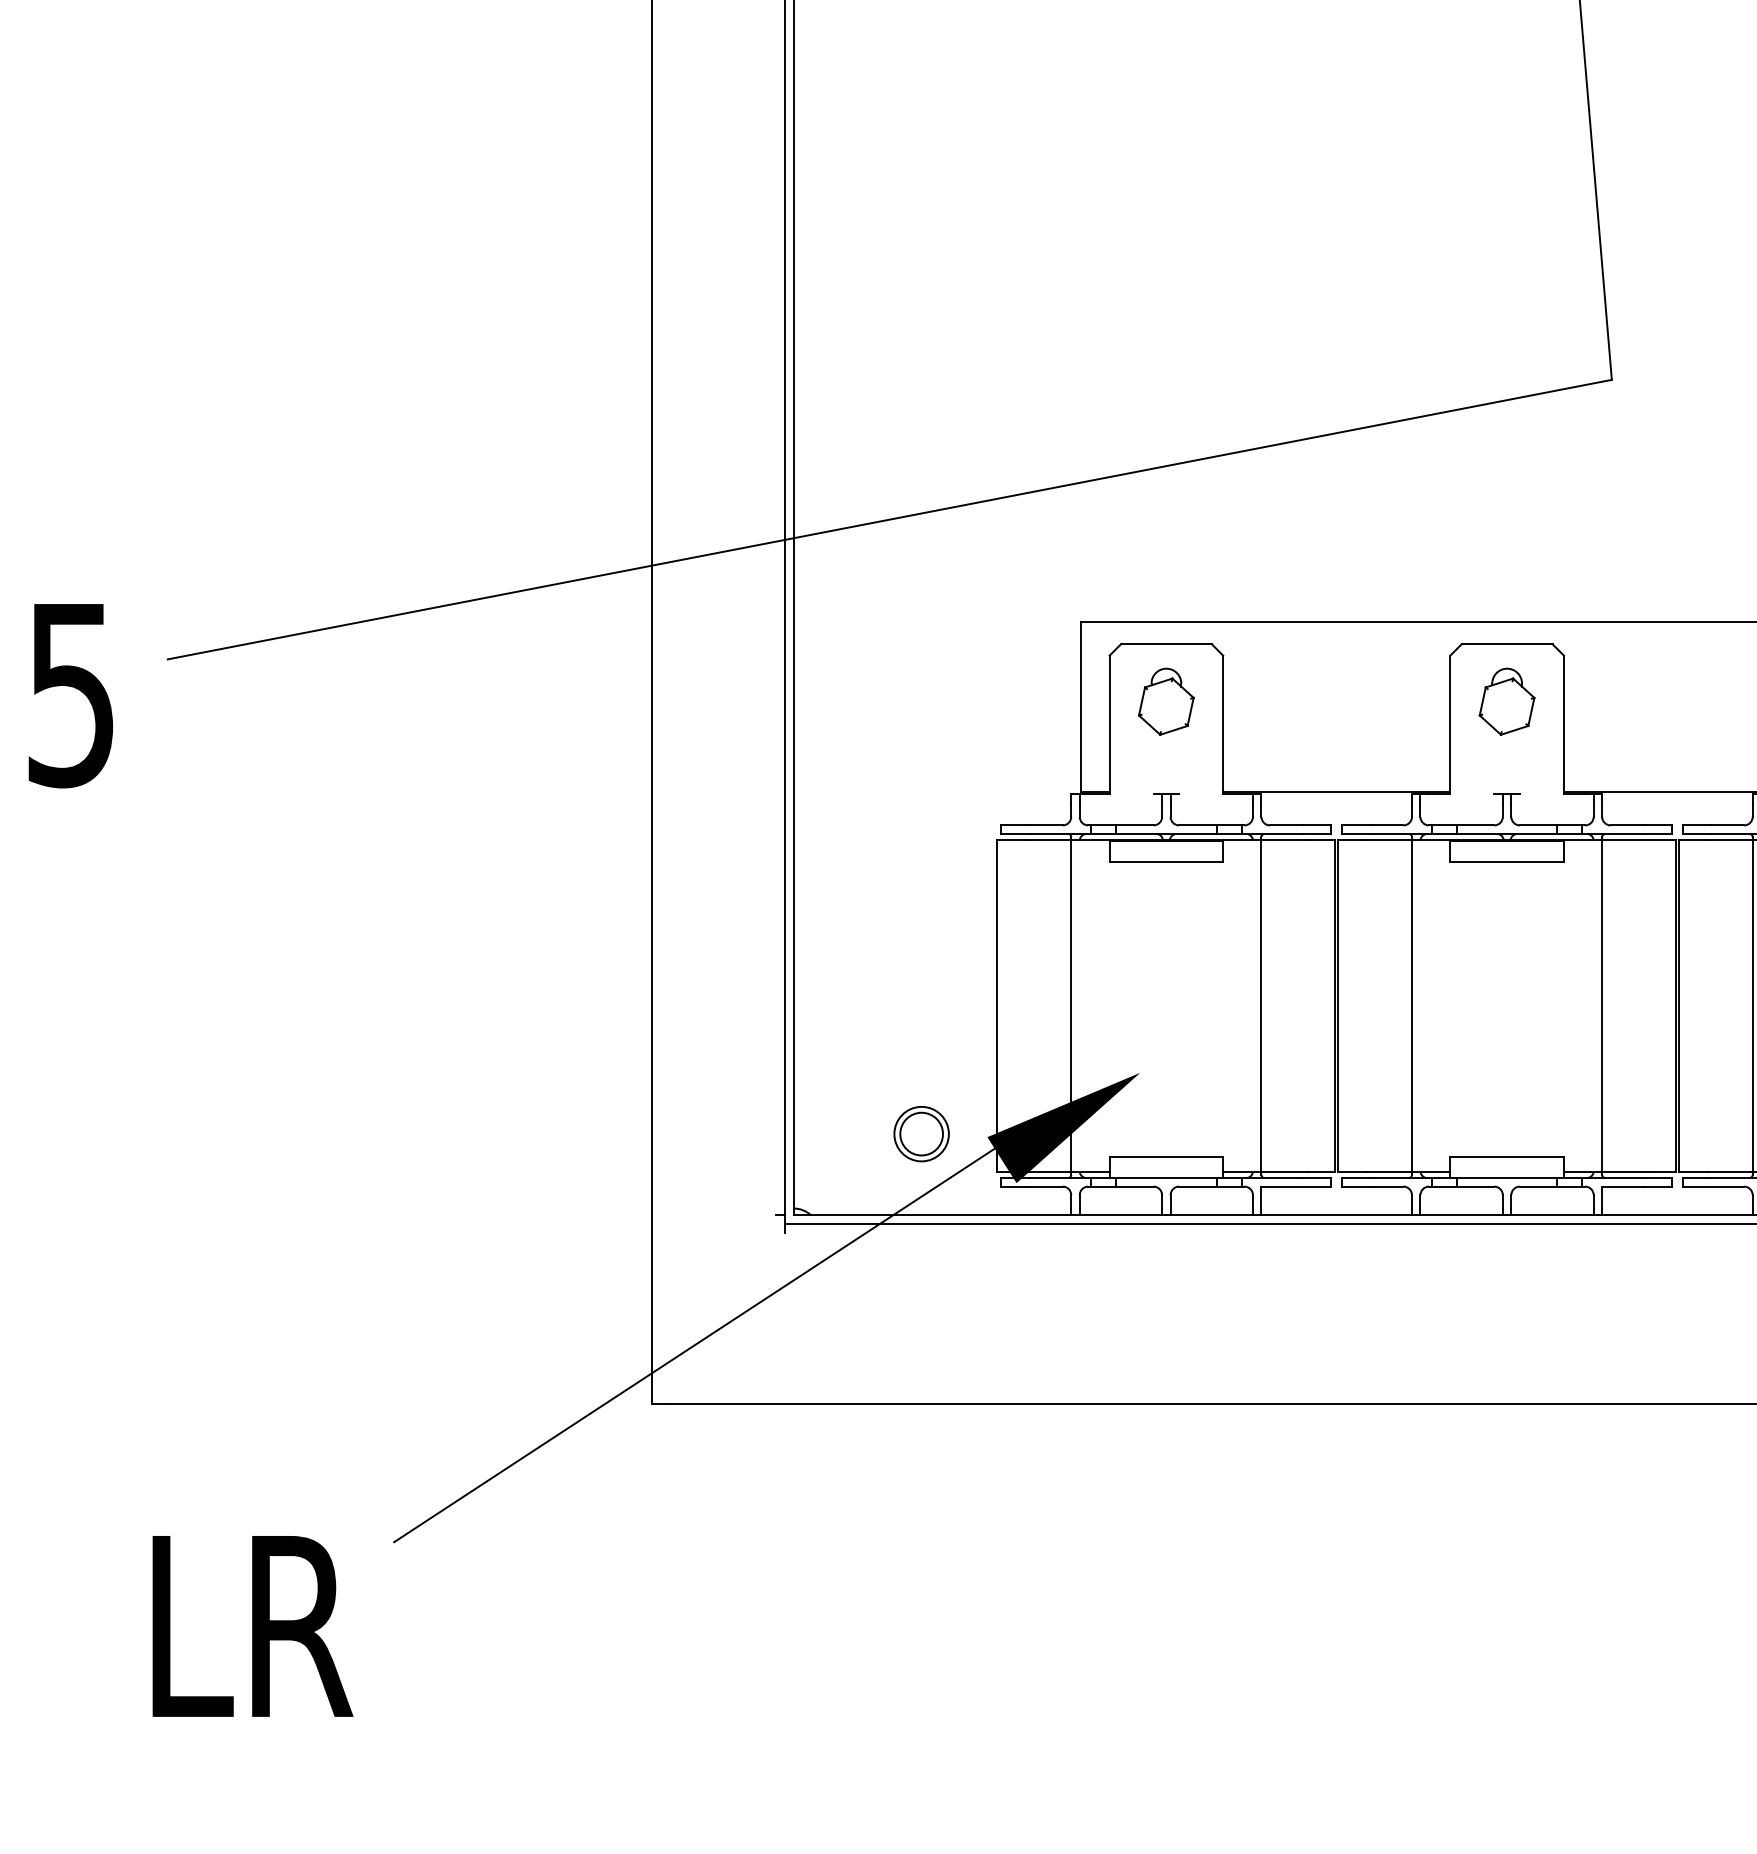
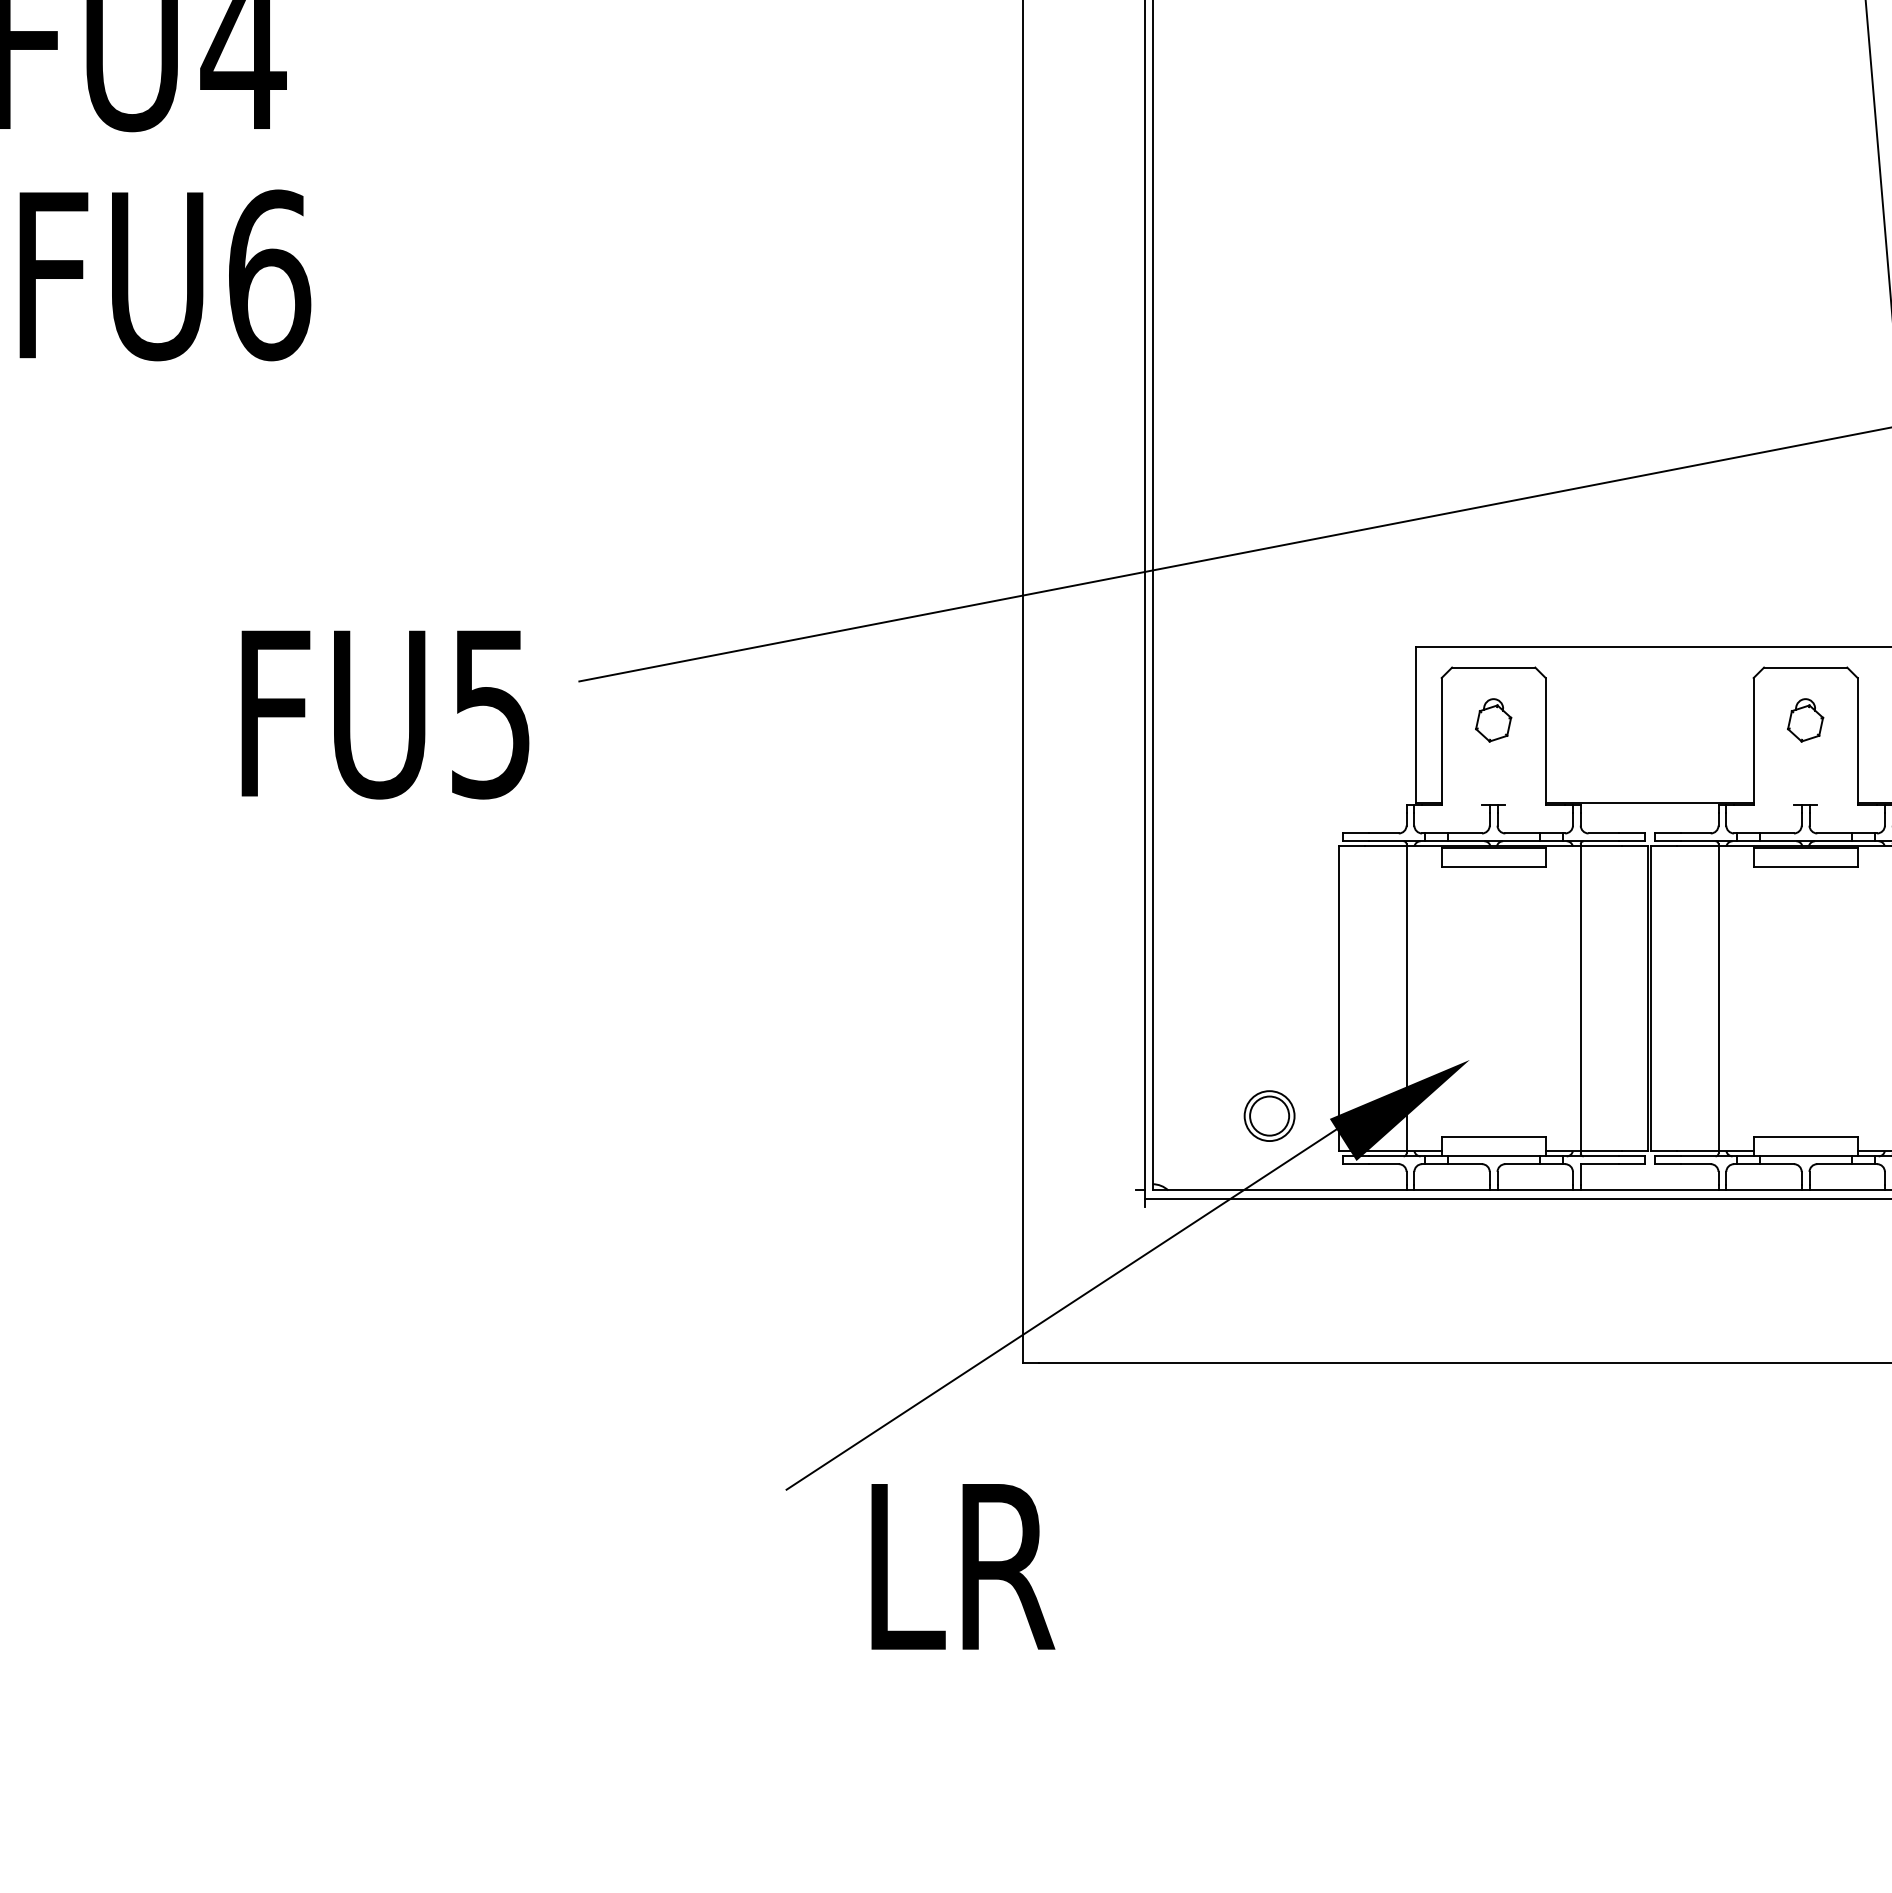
part: (1166, 702) -> (1493, 720), size x0.7
part: (1506, 702) -> (1805, 720), size x0.7
text: (253, 1626) -> (963, 1566), moved

